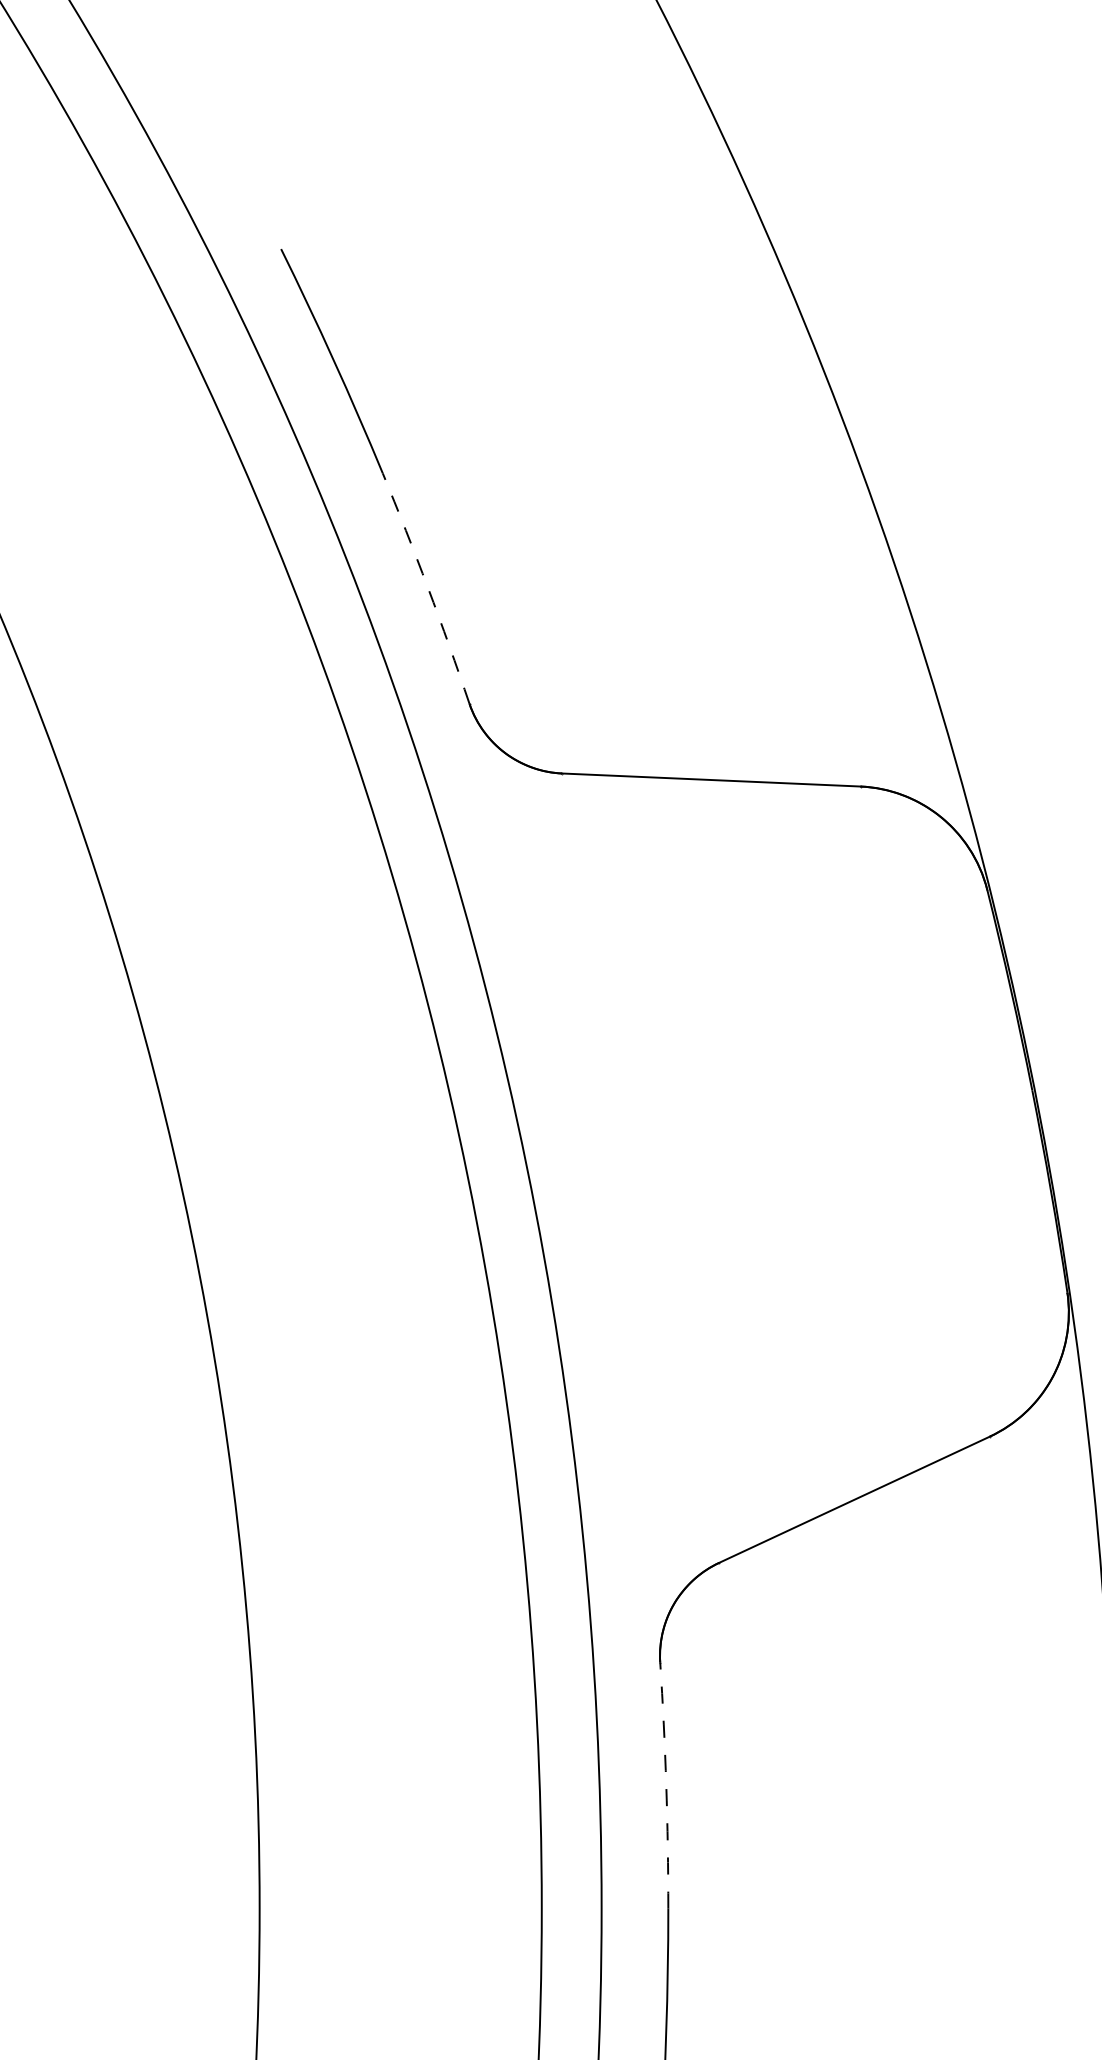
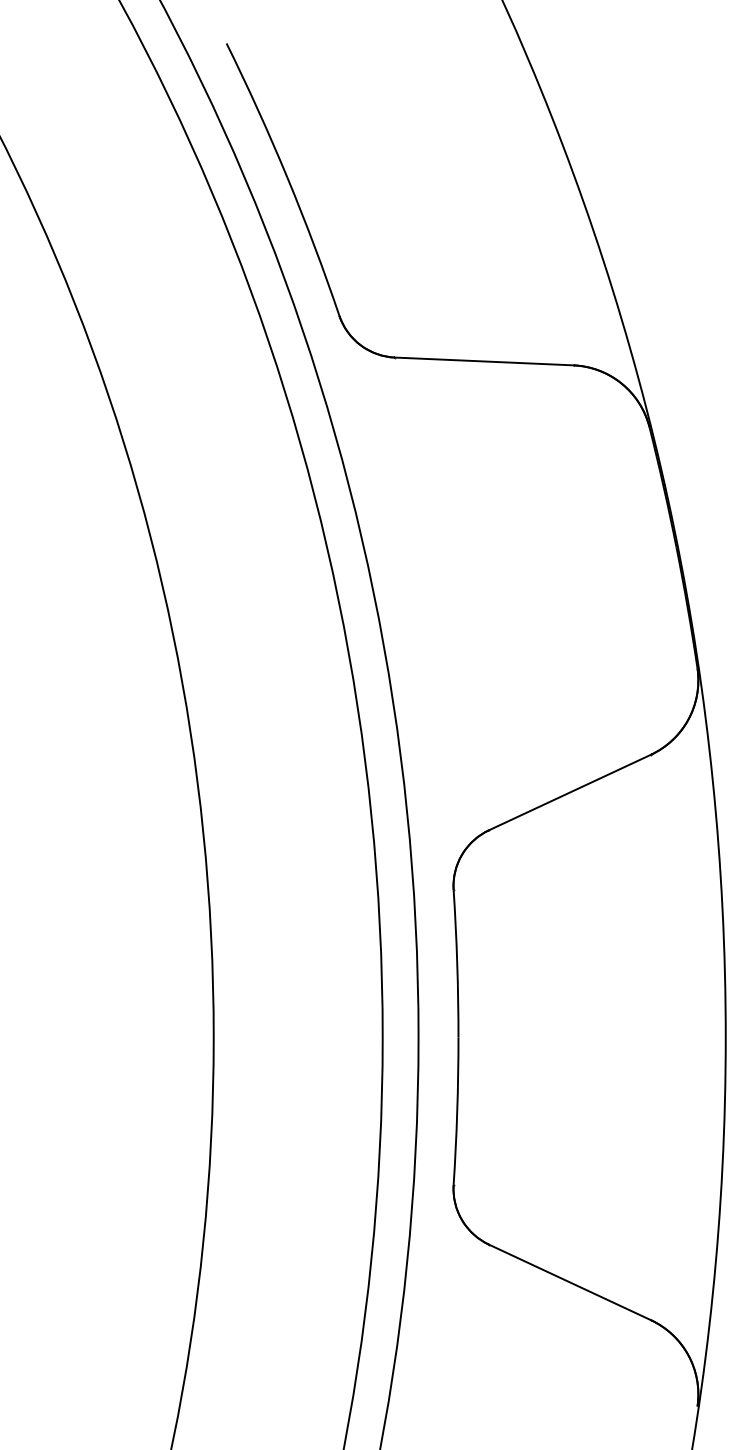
arc: (427, 588) -> (314, 246), dashed -> solid
arc: (666, 1785) -> (457, 963), dashed -> solid

